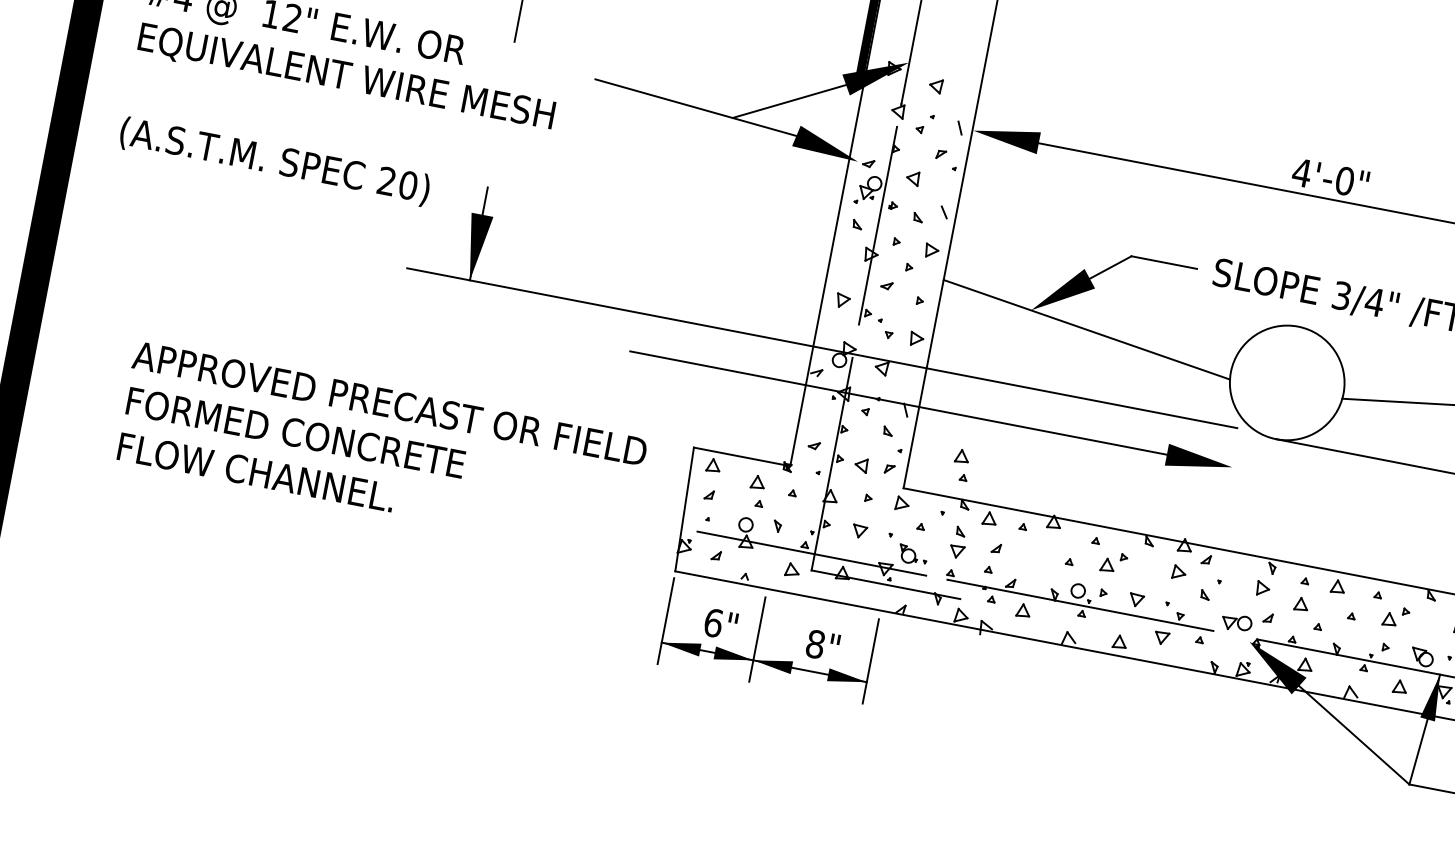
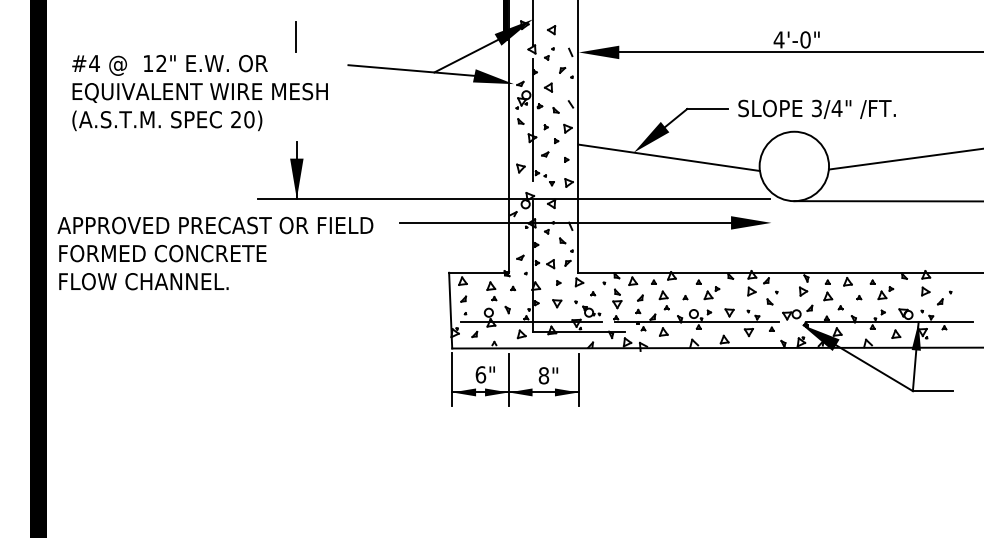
text: (275, 161) -> (167, 120), moved
text: (381, 449) -> (215, 253), moved
part: (960, 464) -> (663, 300), moved

